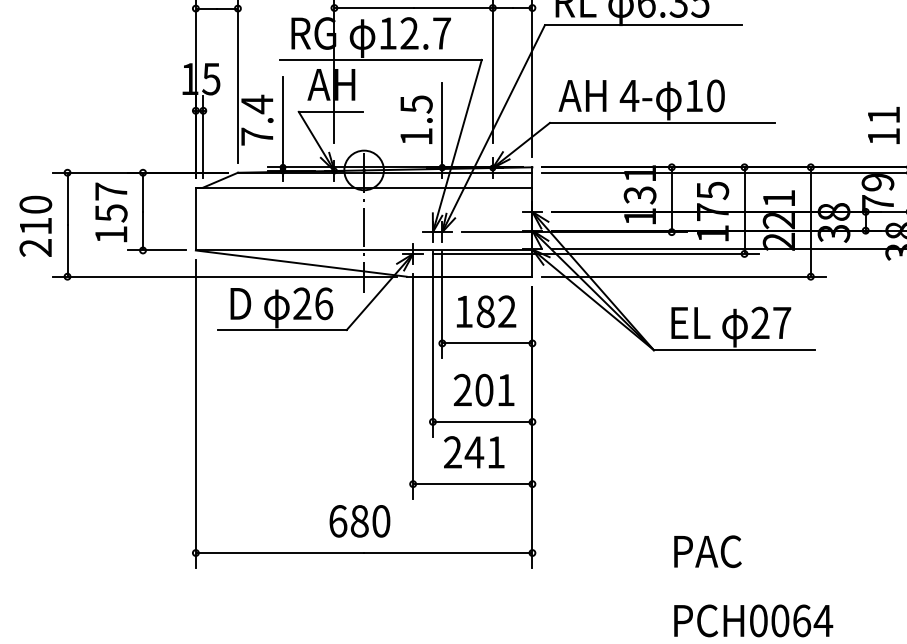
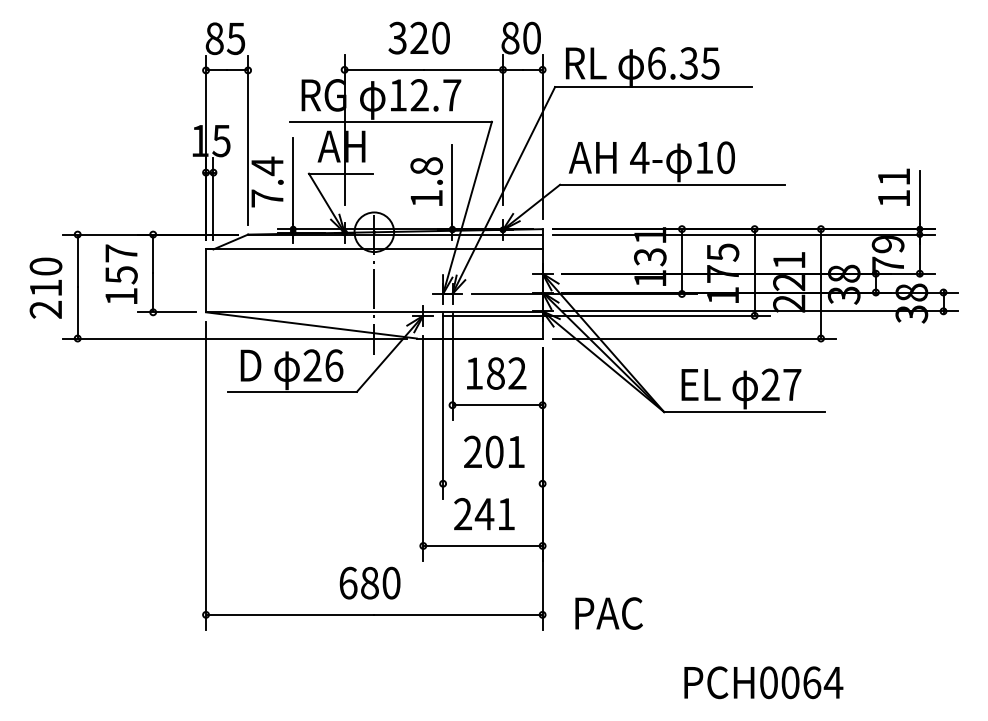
text: (416, 104) -> (426, 166), 1.5 -> 1.8
line: (482, 421) -> (492, 483), removed
text: (707, 551) -> (608, 613), moved

